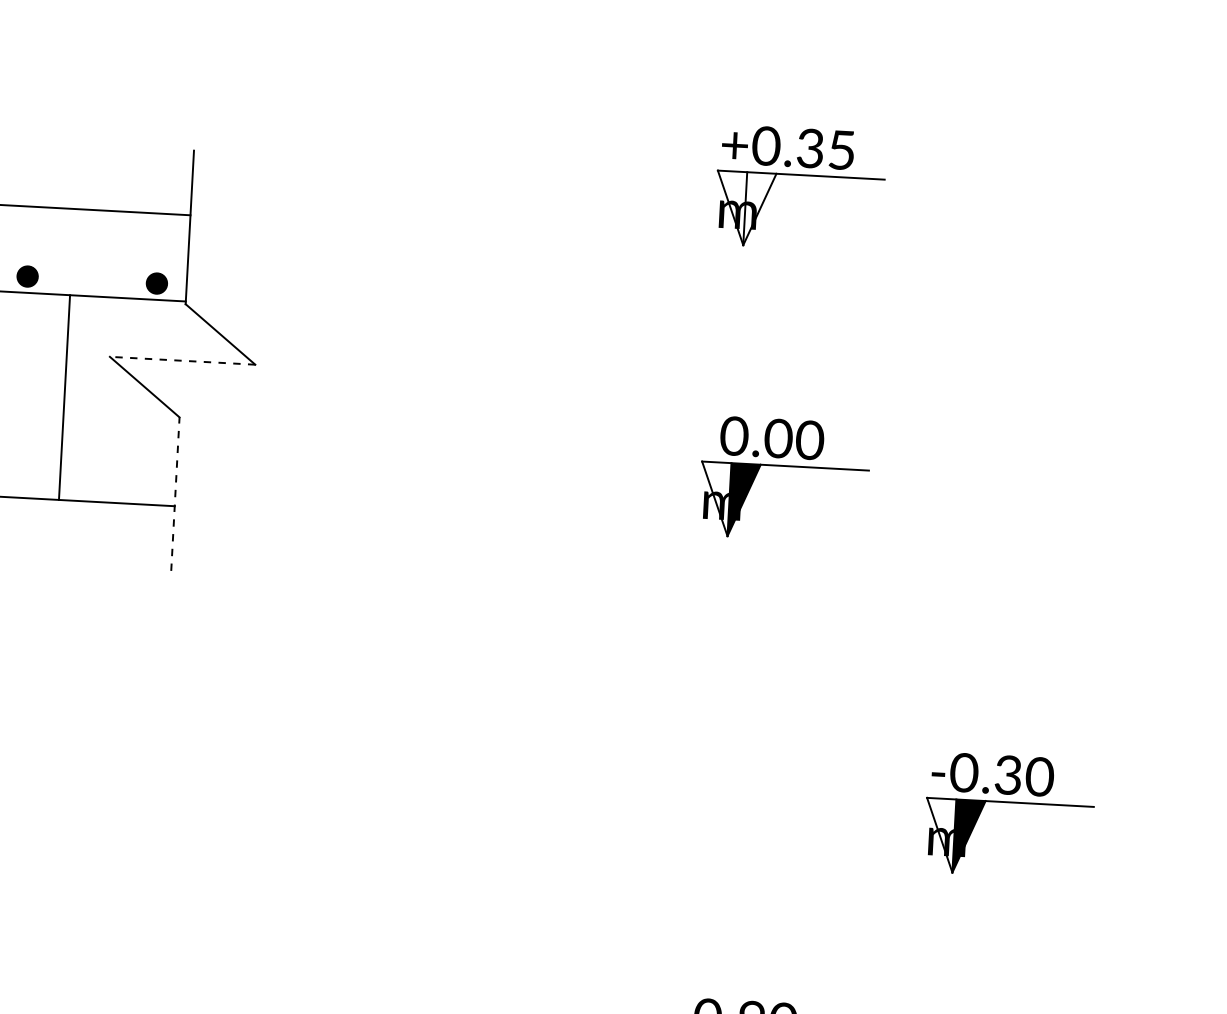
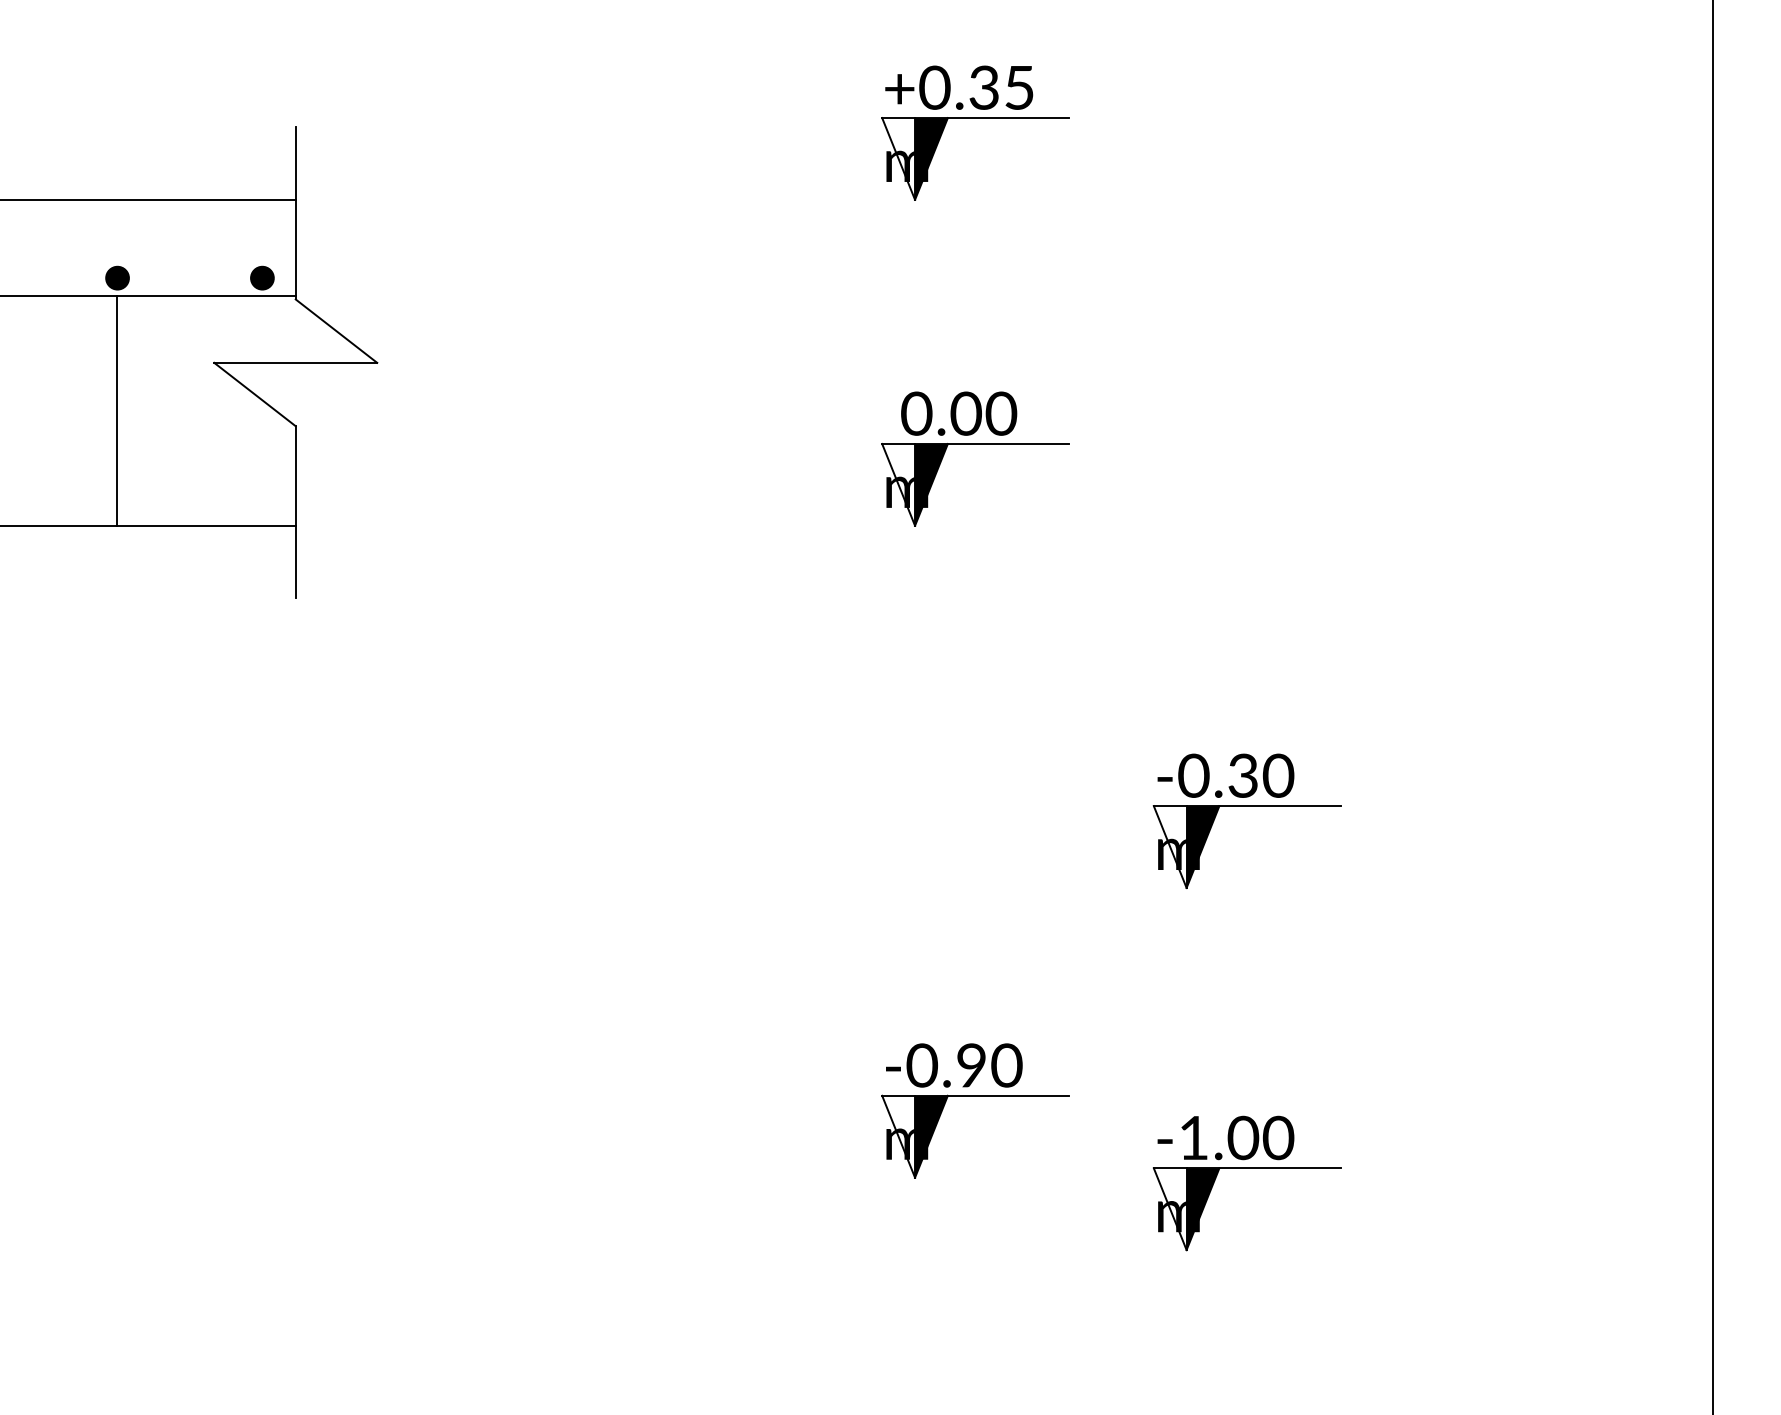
fill: (759, 209) -> (931, 158), added
line: (182, 360) -> (295, 362), dashed -> solid
line: (64, 397) -> (117, 410), moved
line: (175, 493) -> (295, 511), dashed -> solid

